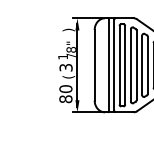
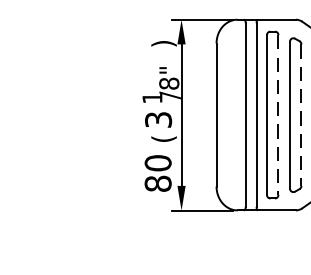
line: (125, 65) -> (279, 115), solid -> dashed
line: (136, 65) -> (301, 115), solid -> dashed

